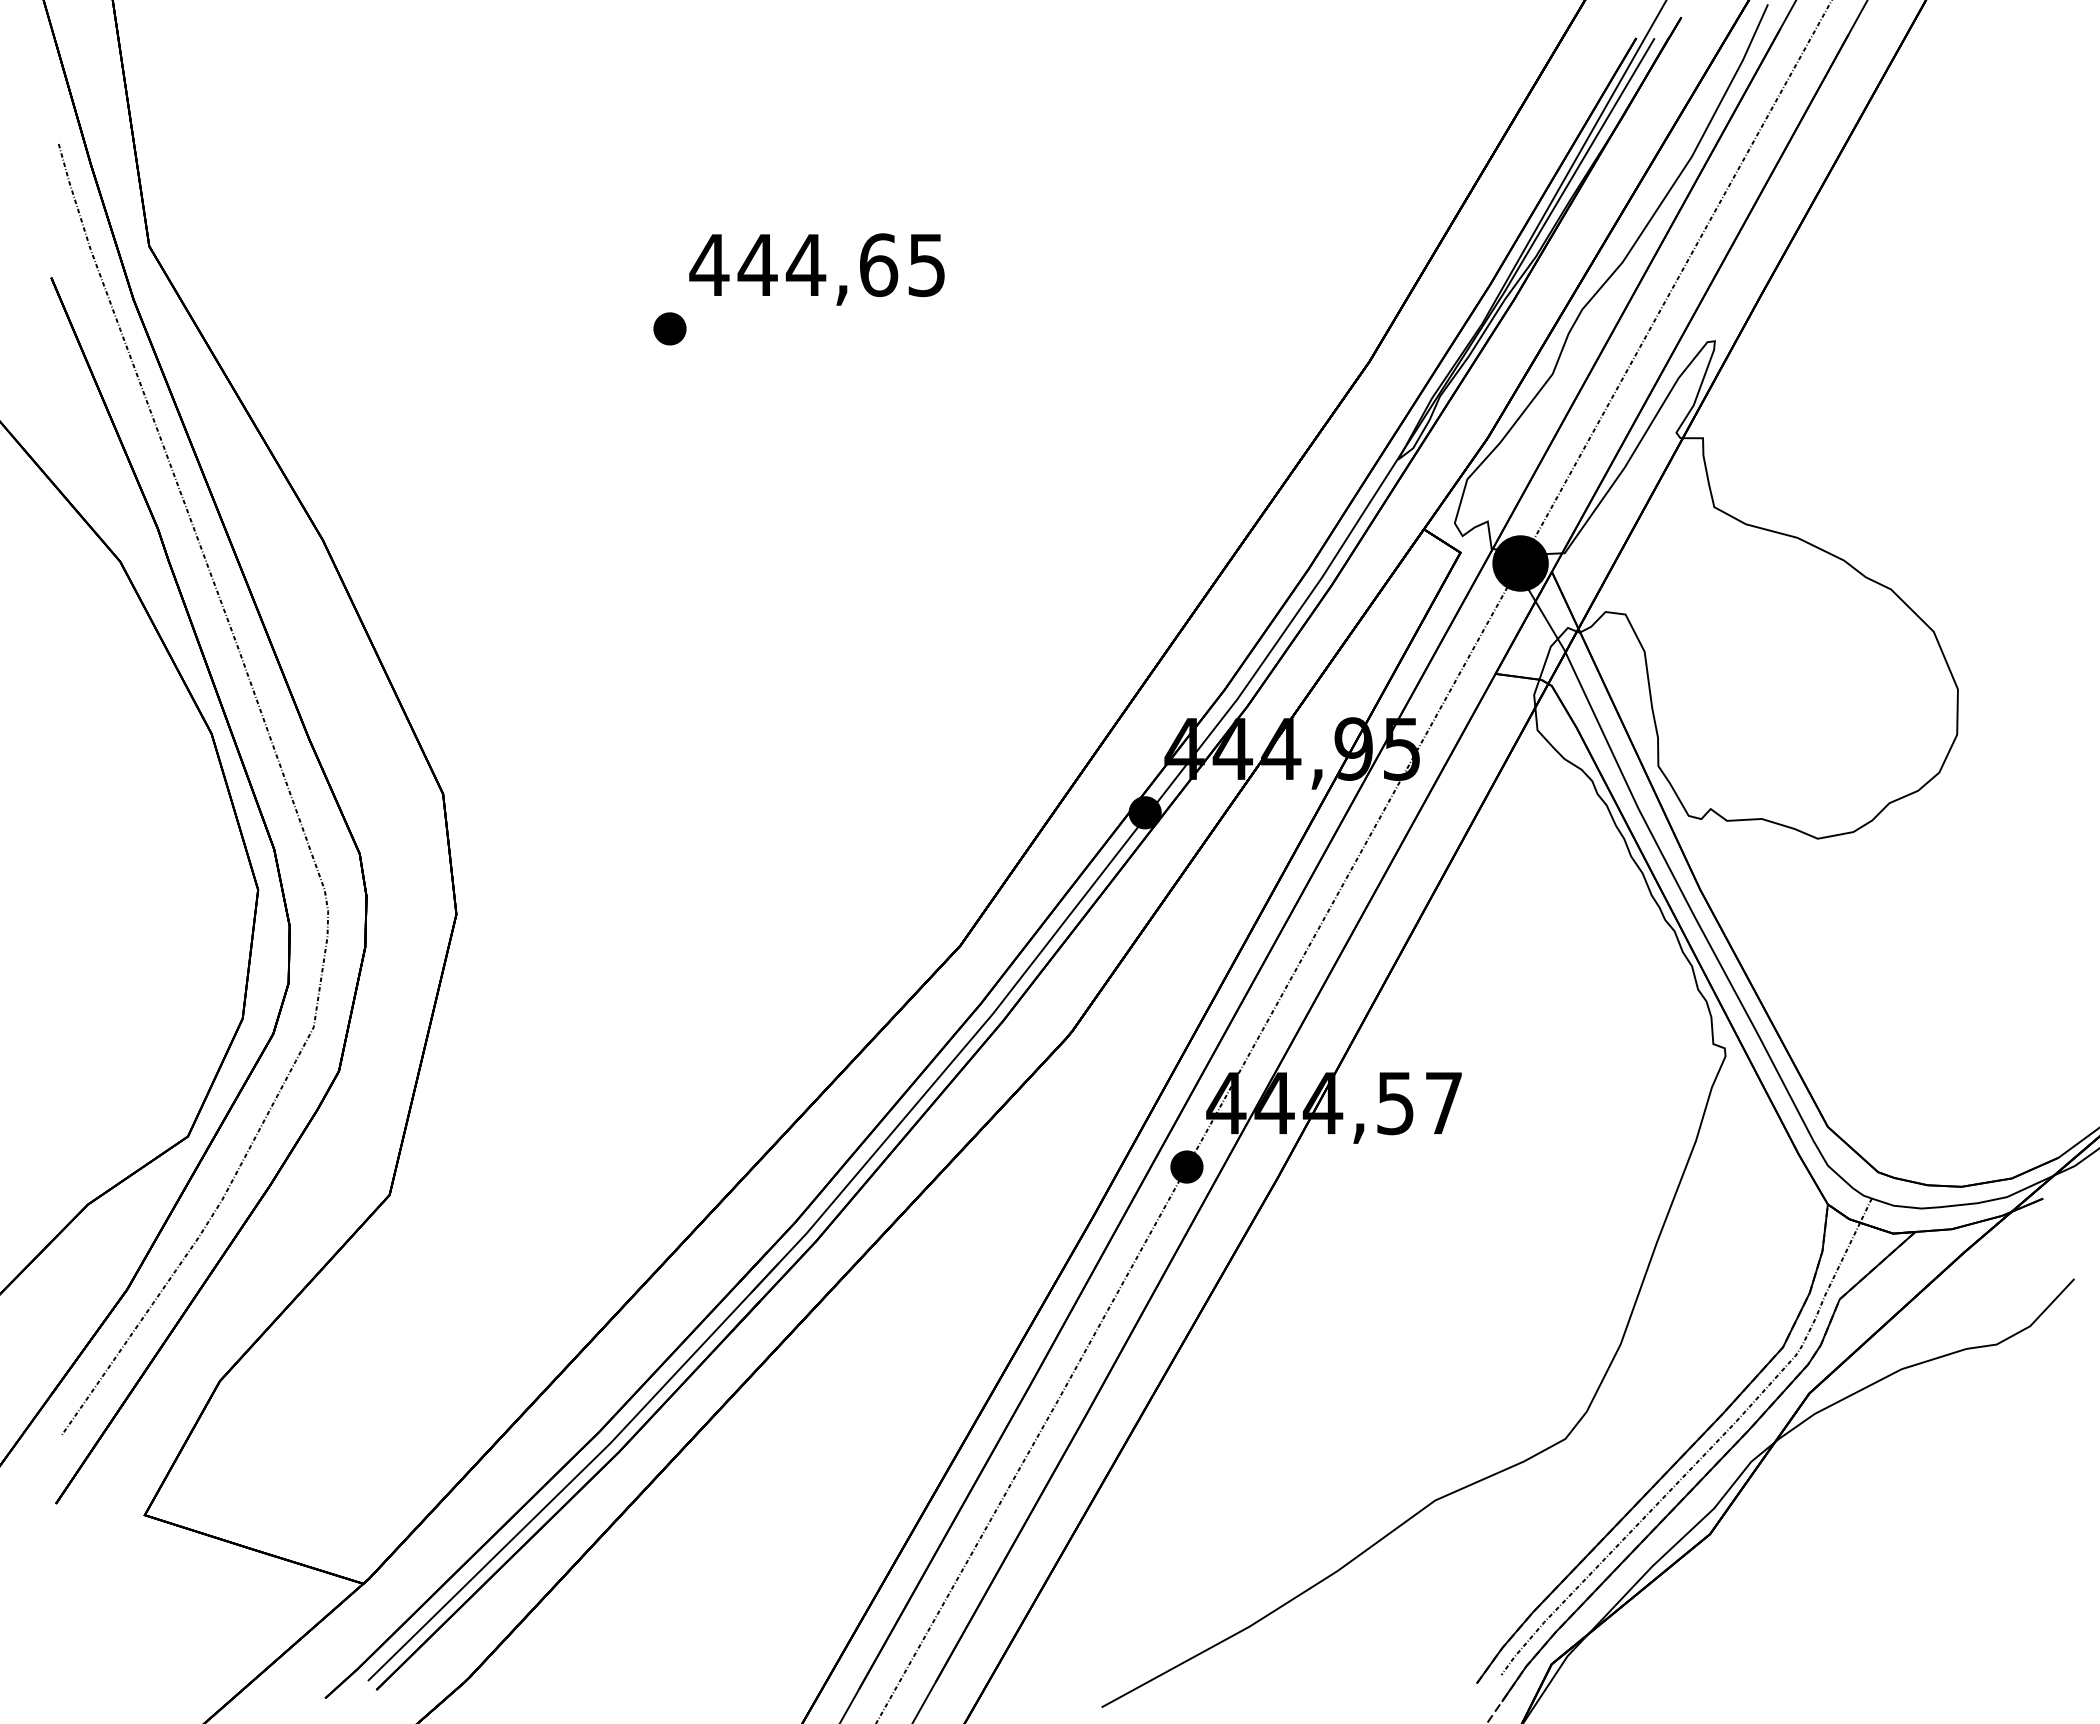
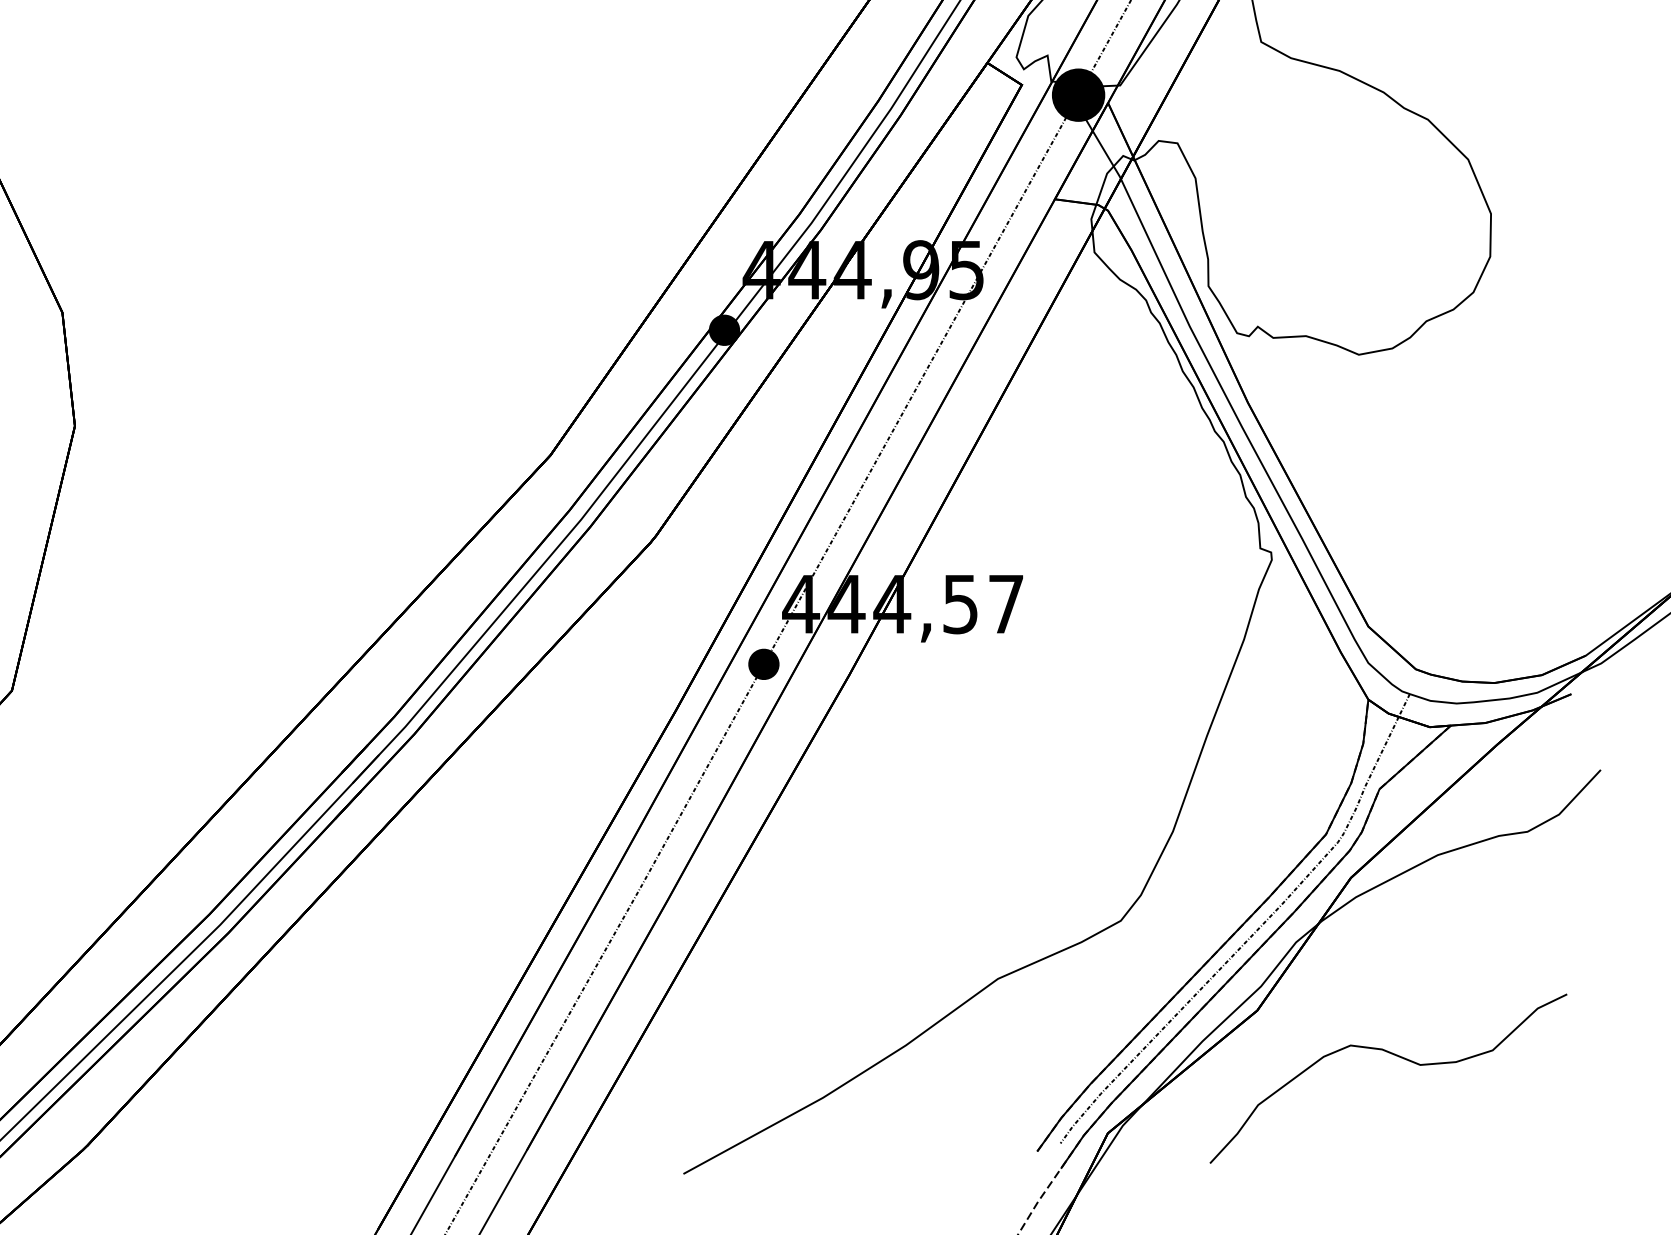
curve: (1859, 1583) -> (1398, 1057), added

